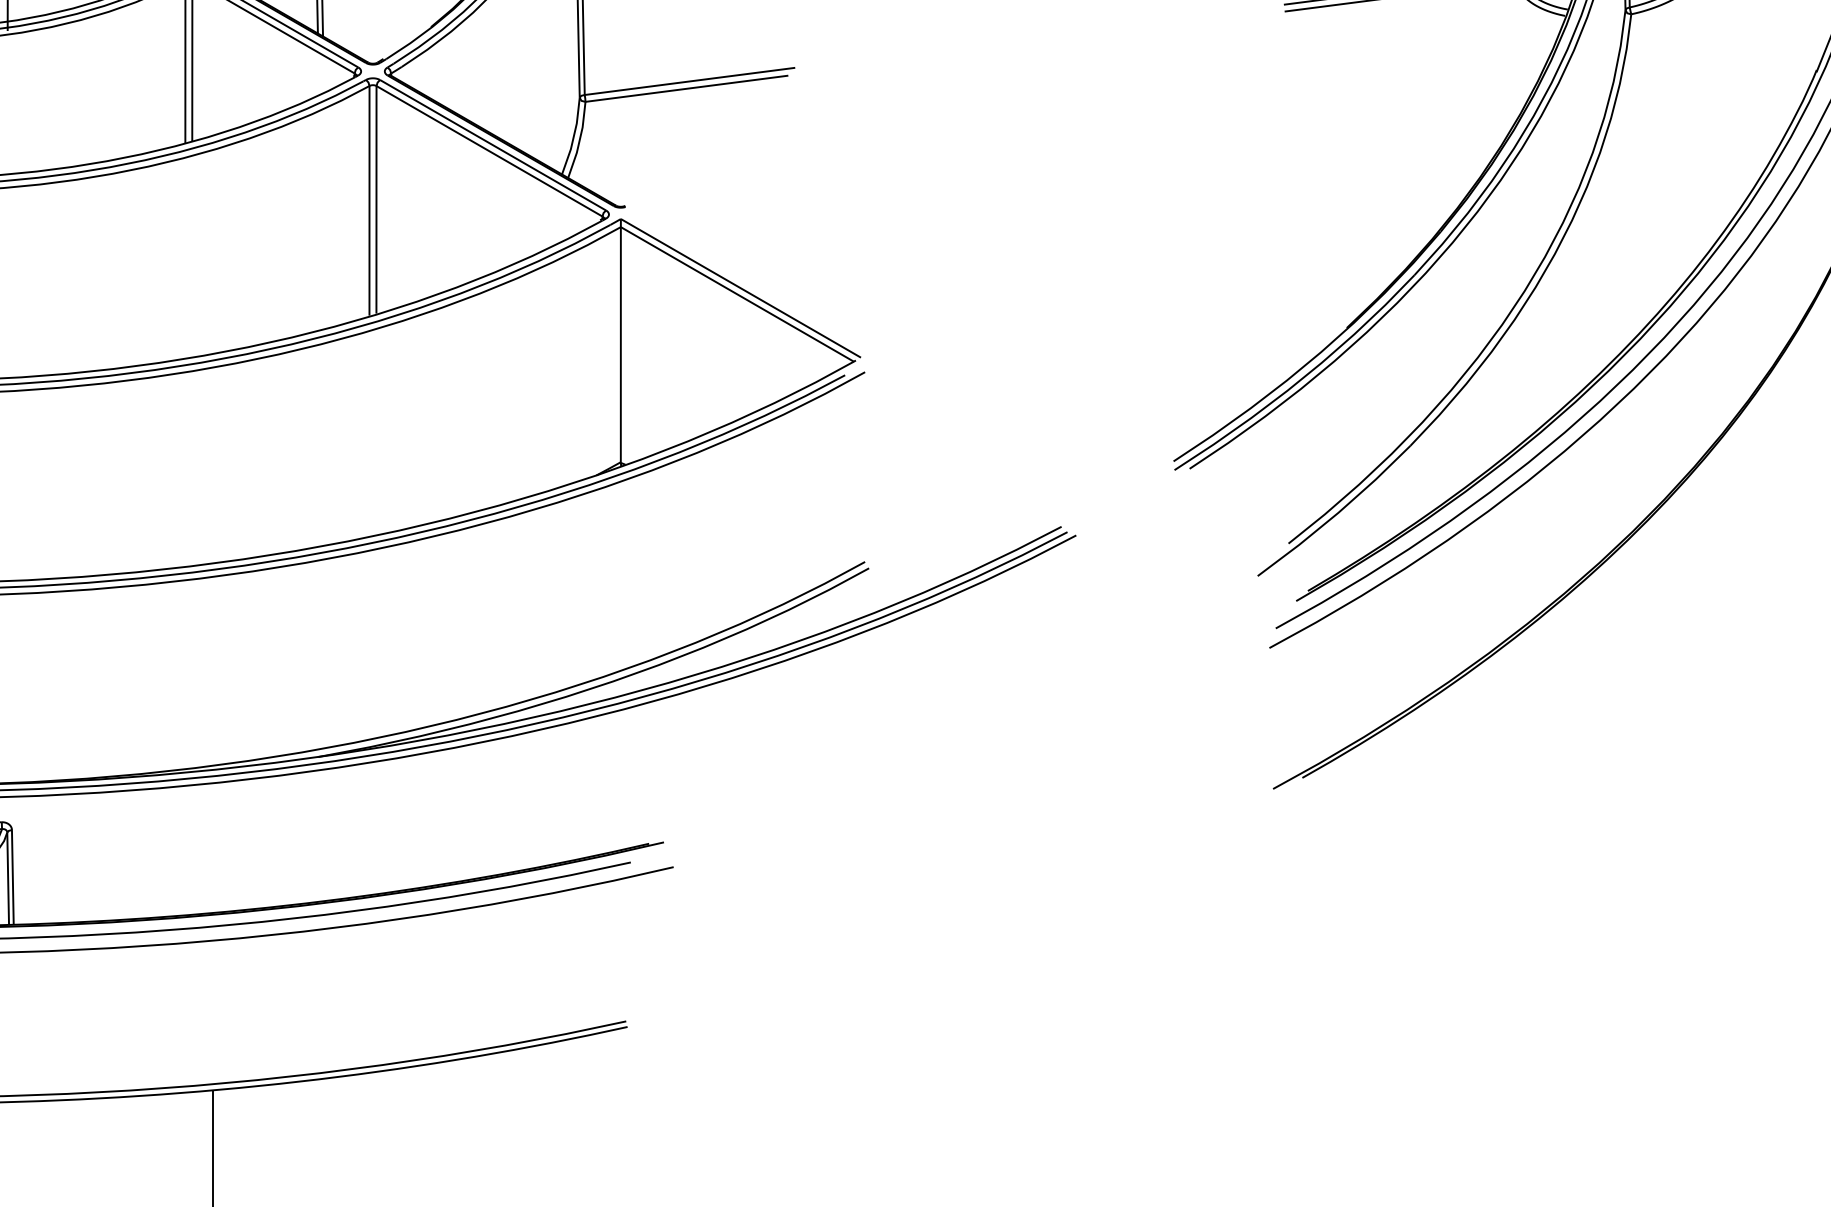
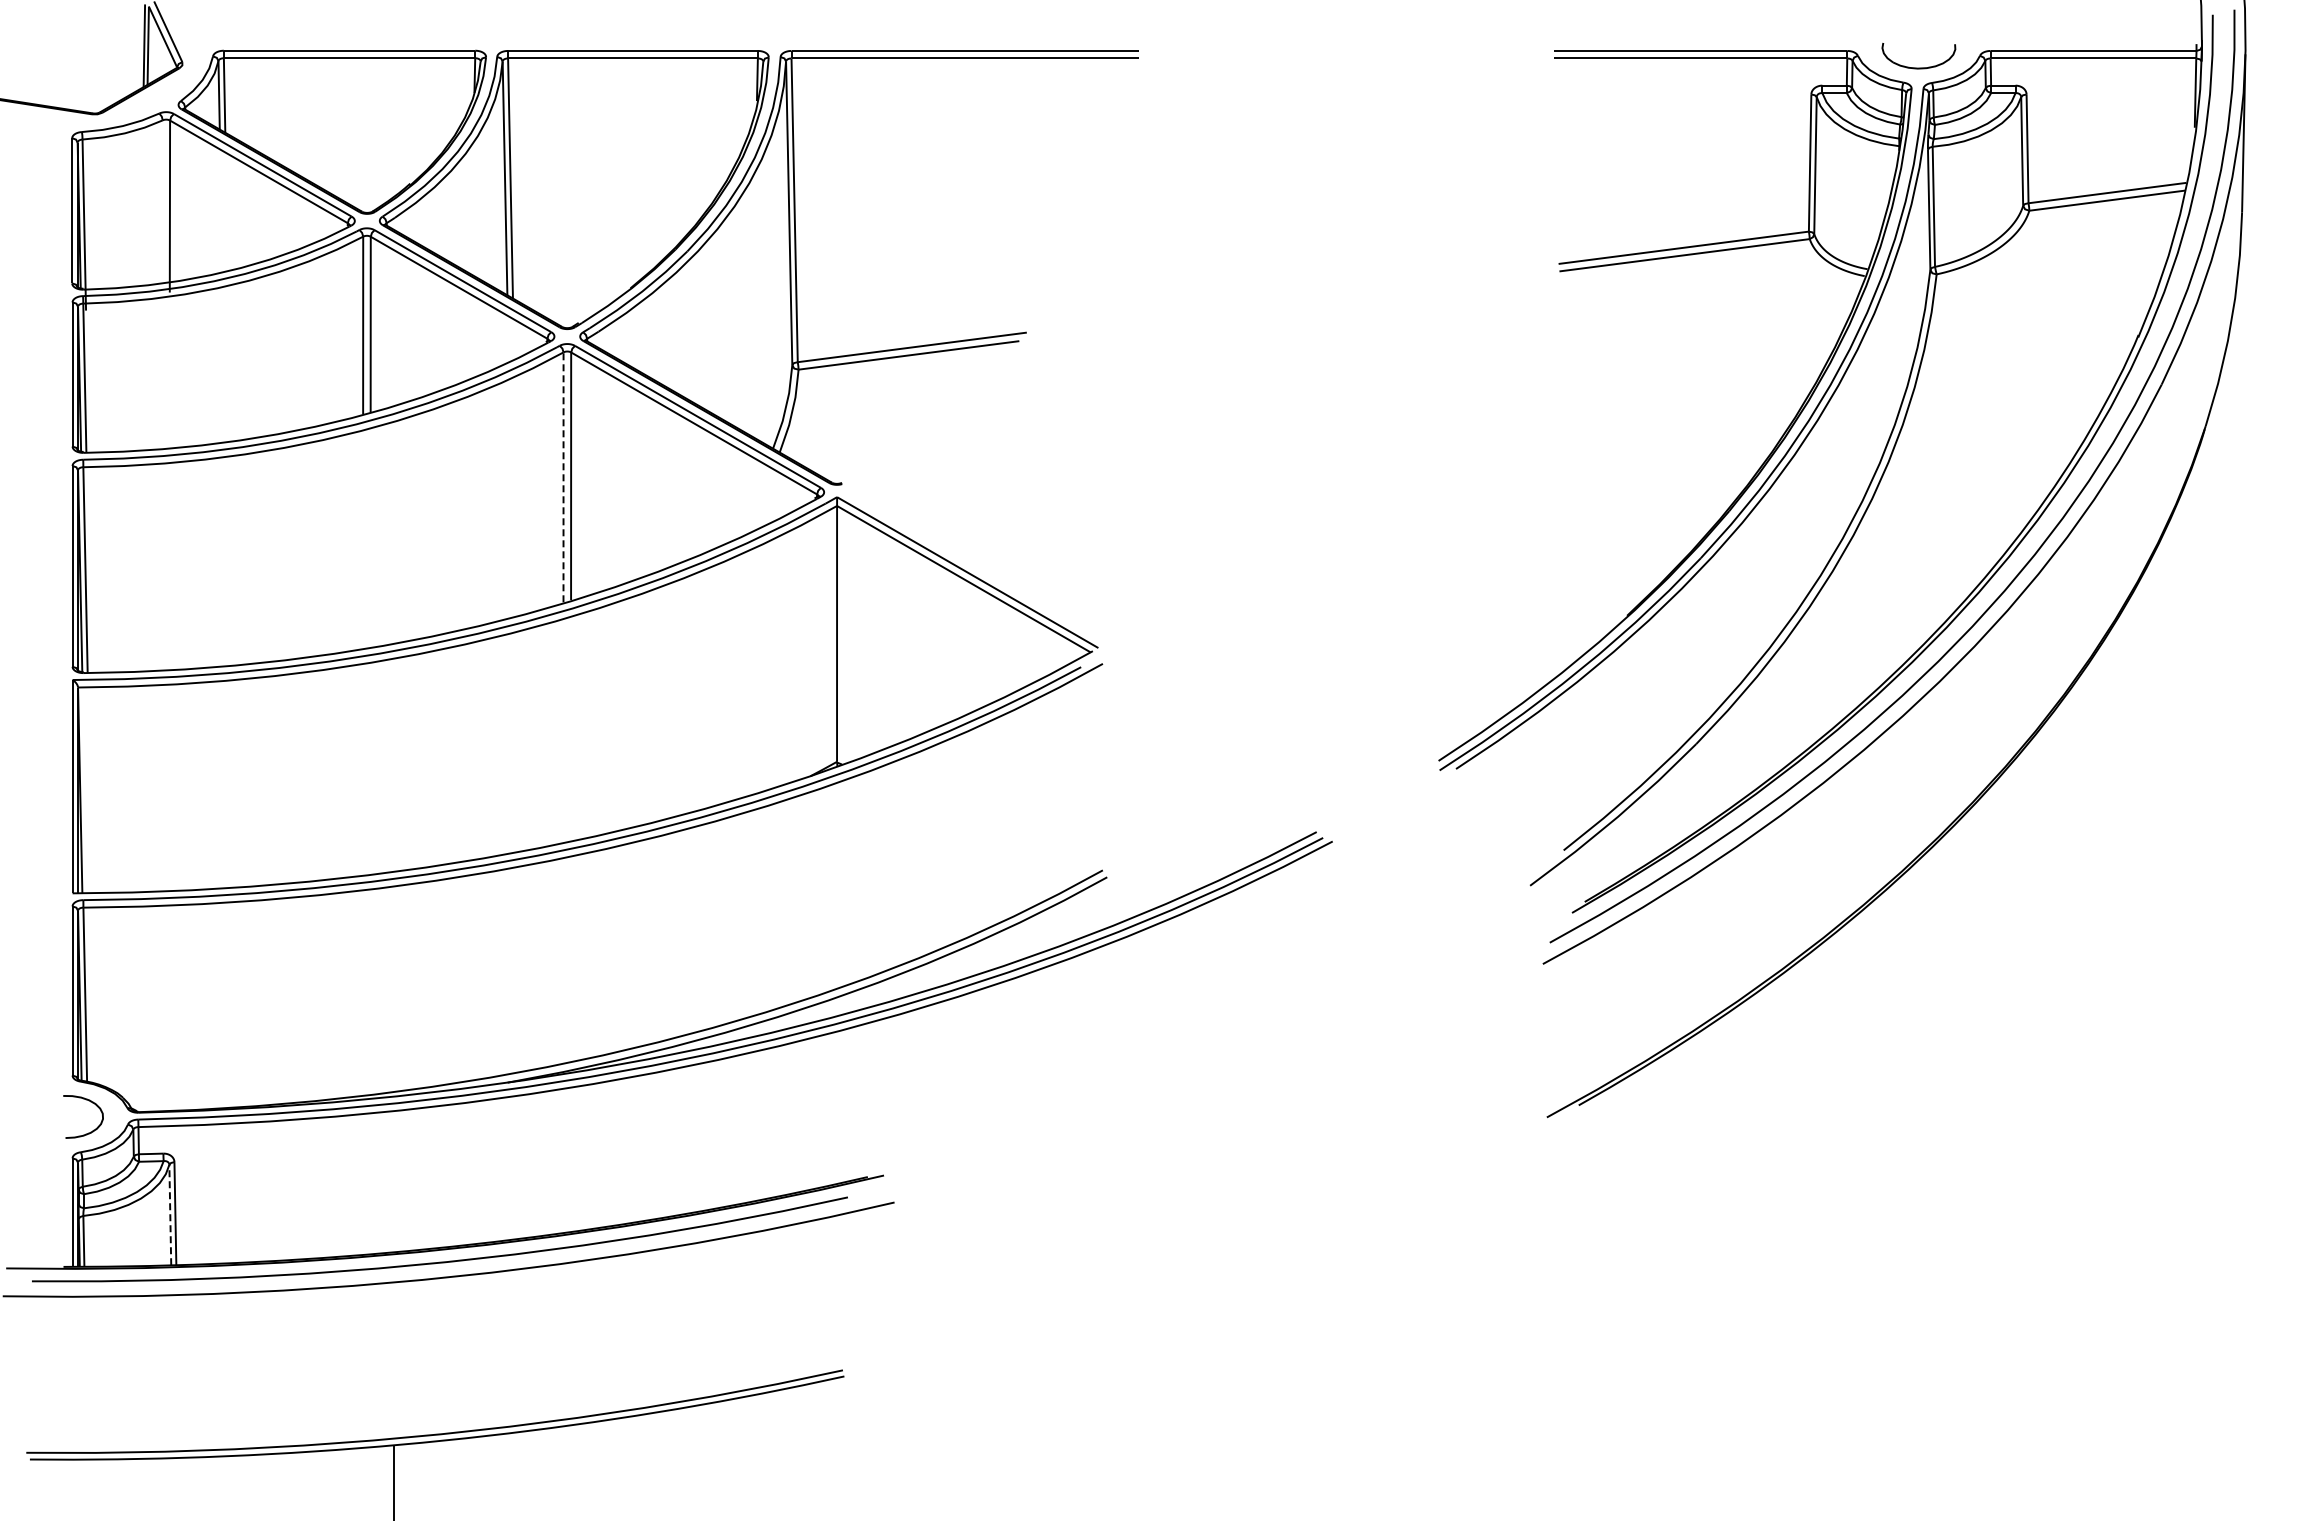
line: (369, 200) -> (563, 477), solid -> dashed
line: (8, 878) -> (170, 1214), solid -> dashed

